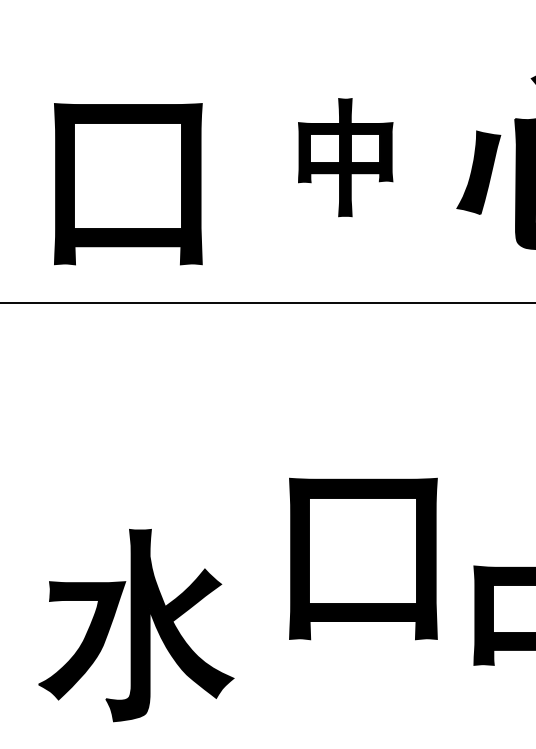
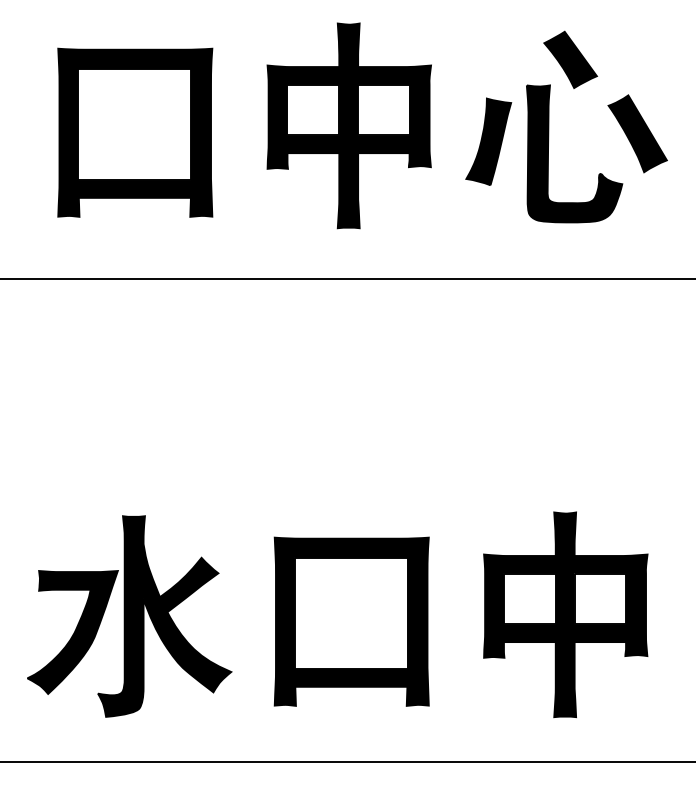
part: (345, 157) -> (348, 125), size x1.67
part: (128, 183) -> (135, 132), moved
part: (363, 558) -> (351, 621), moved

